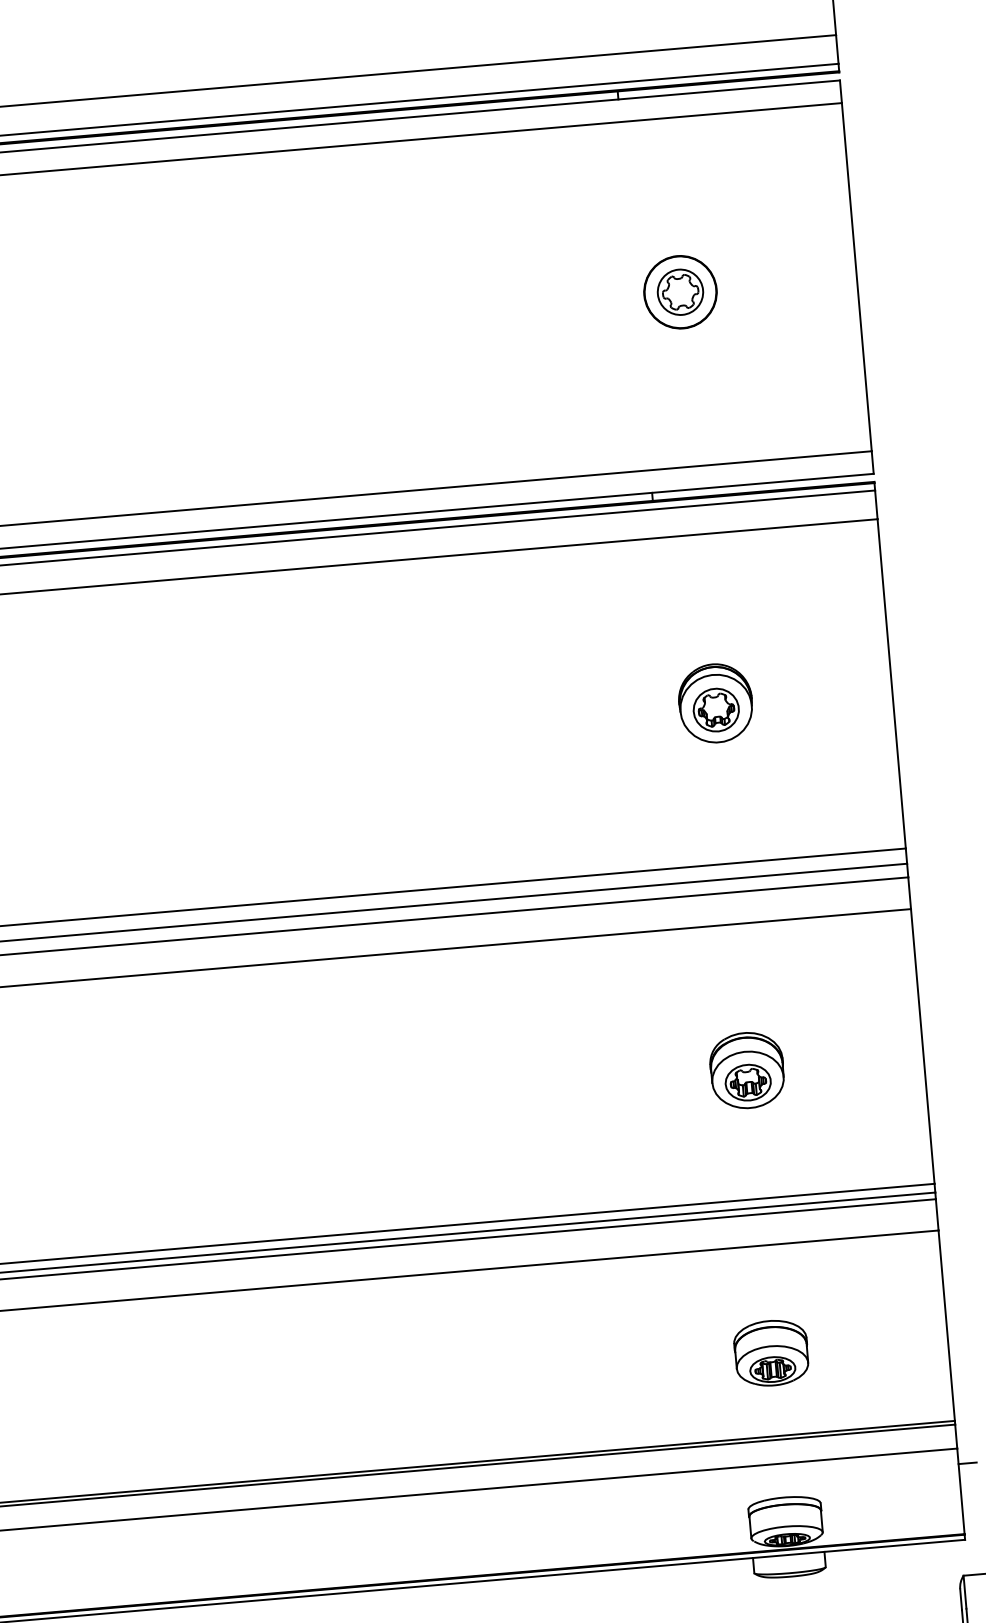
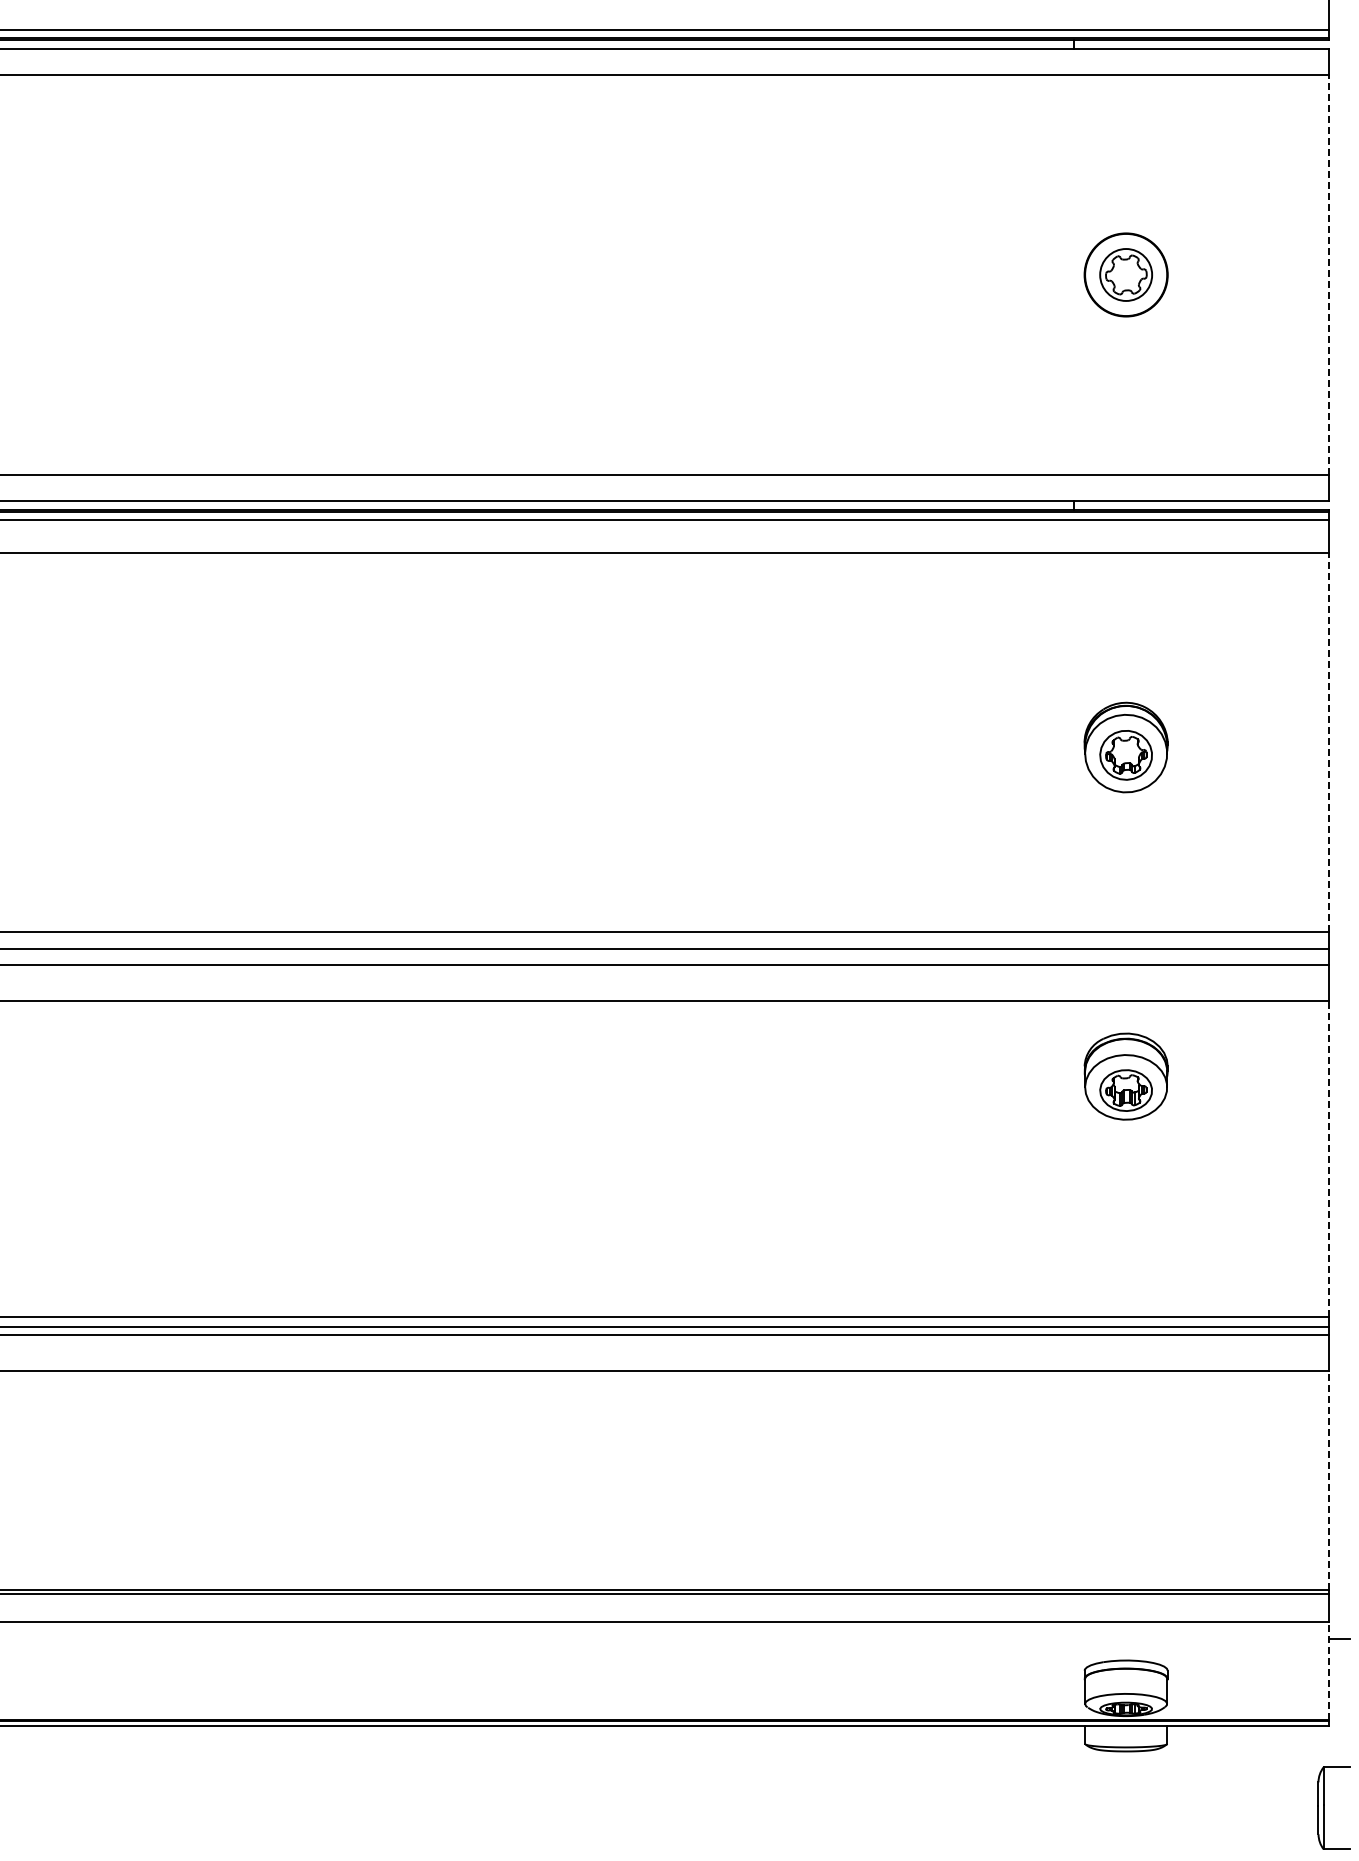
line: (856, 276) -> (1328, 274), solid -> dashed
line: (891, 683) -> (1328, 742), solid -> dashed
line: (922, 1046) -> (1328, 1159), solid -> dashed
part: (746, 1070) -> (1125, 1076), moved
line: (946, 1325) -> (1328, 1479), solid -> dashed
part: (770, 1353) -> (1125, 1494), removed
line: (960, 1491) -> (1328, 1670), solid -> dashed

